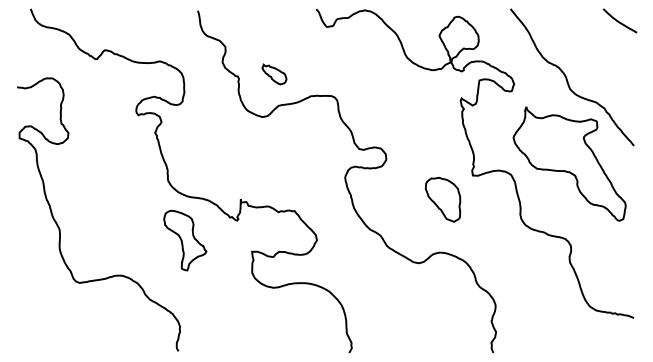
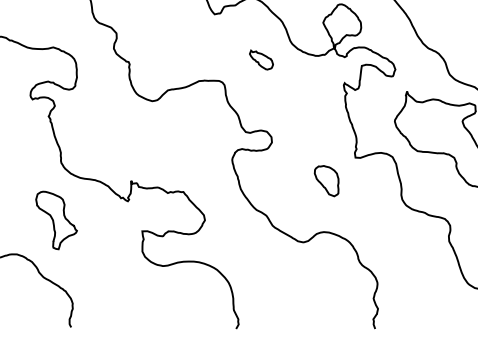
part: (274, 74) -> (261, 60), moved
part: (442, 199) -> (326, 180), size x0.71
part: (185, 240) -> (56, 220), moved

